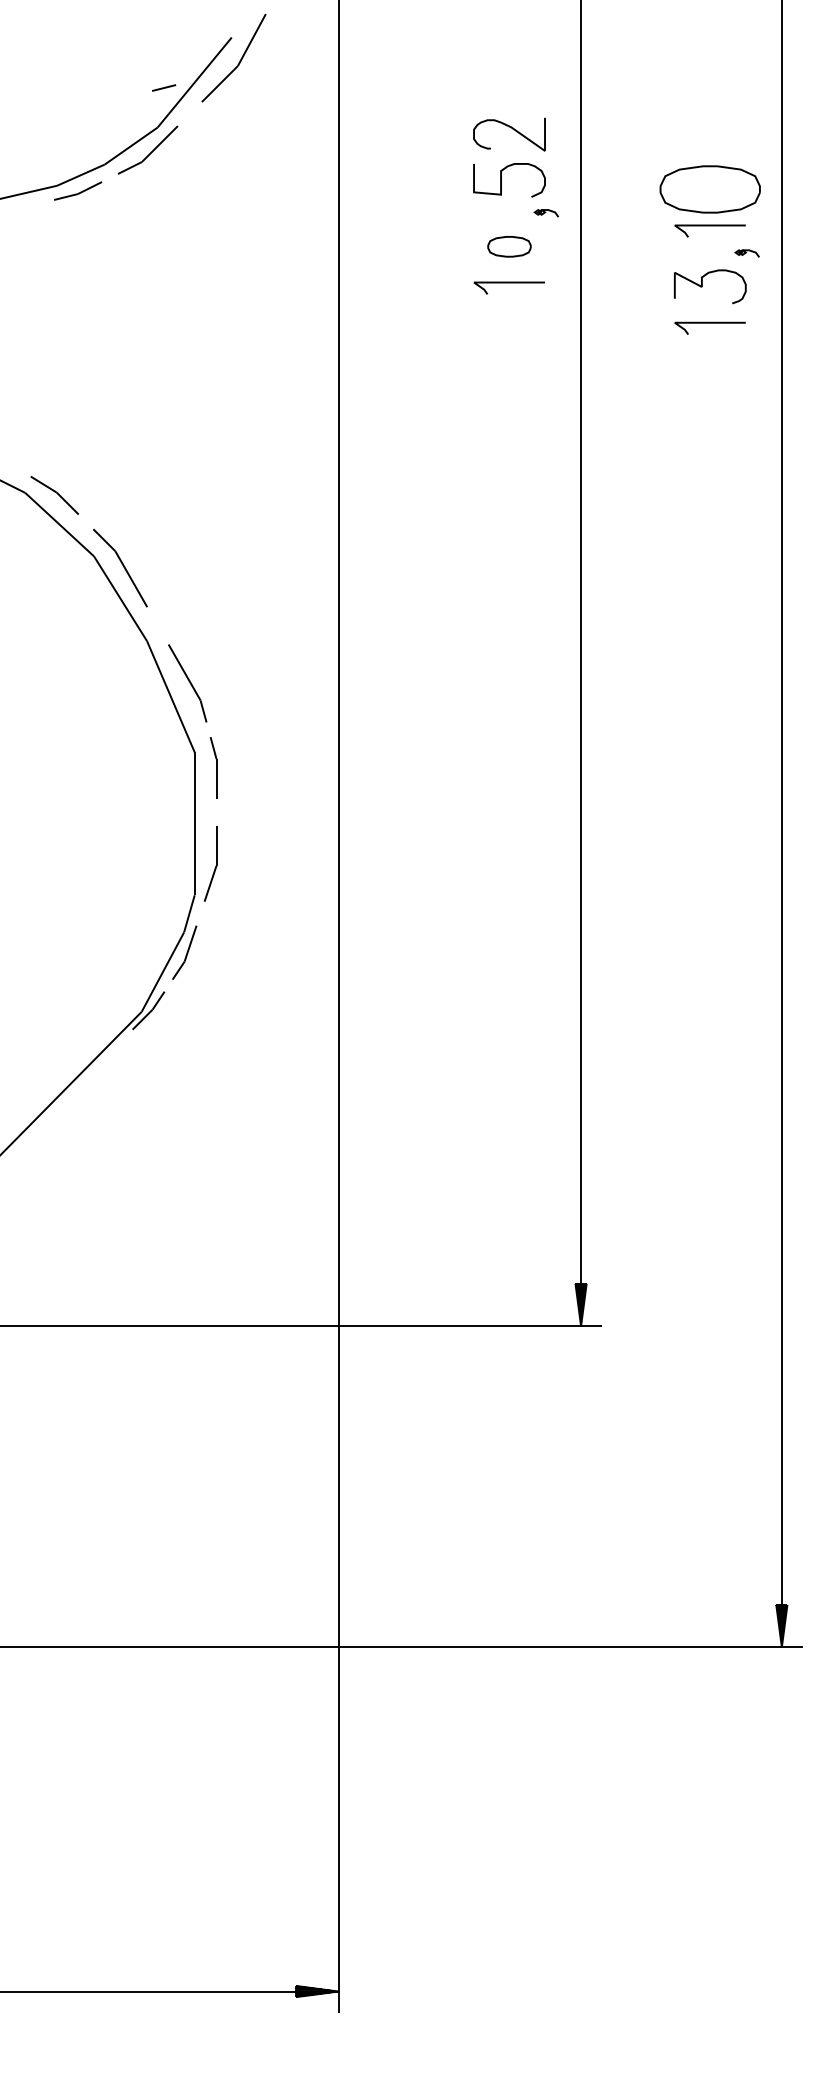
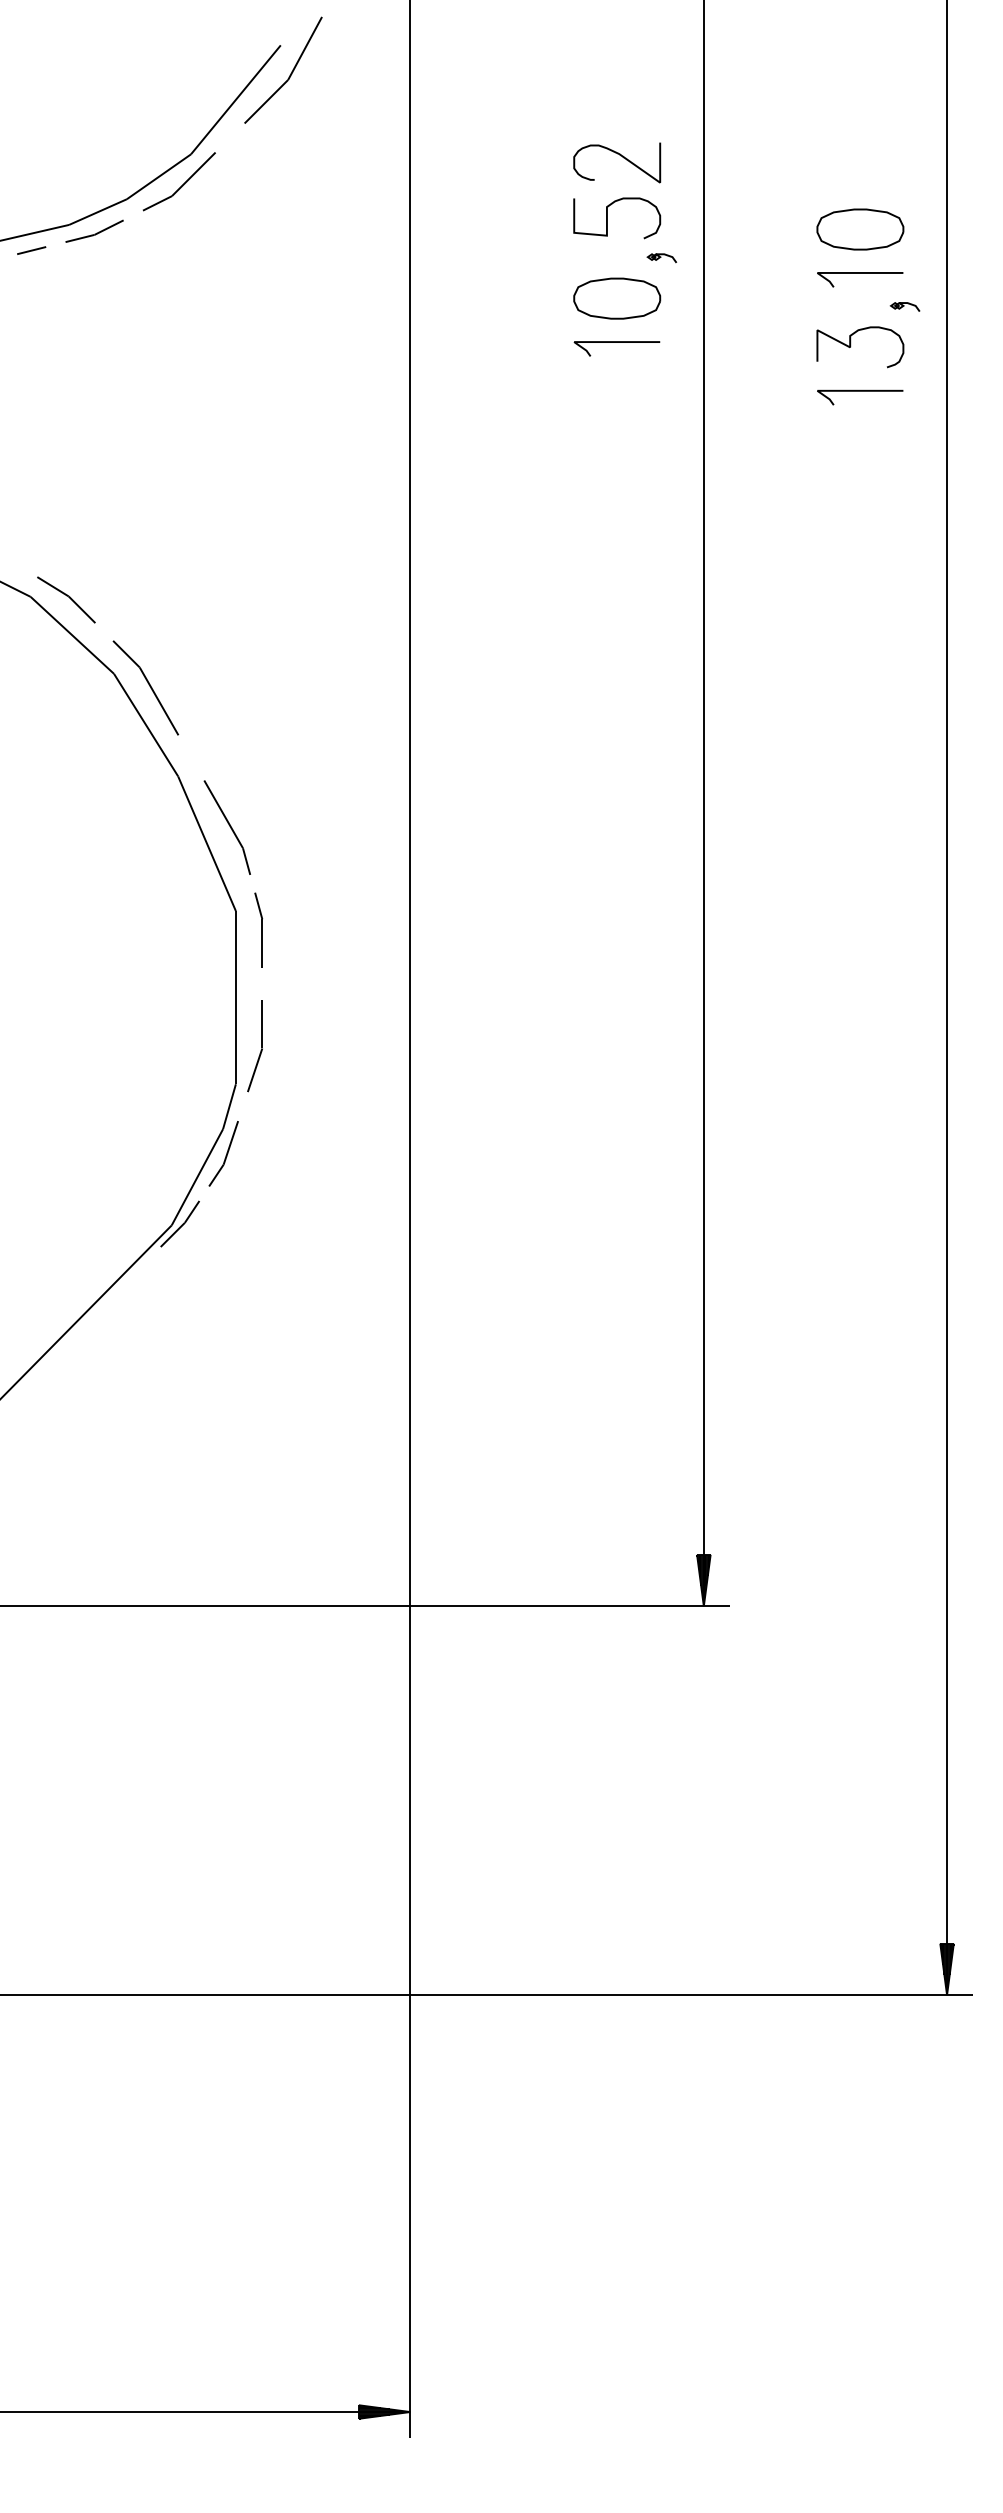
line: (164, 87) -> (32, 249), moved
part: (710, 189) -> (860, 229), size x0.71
part: (509, 246) -> (617, 298), size x1.67

